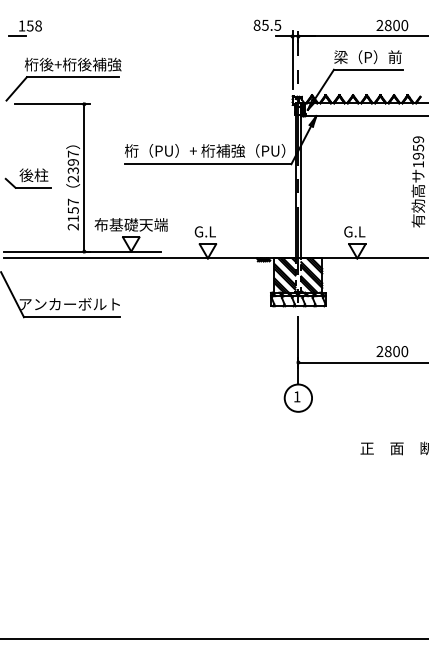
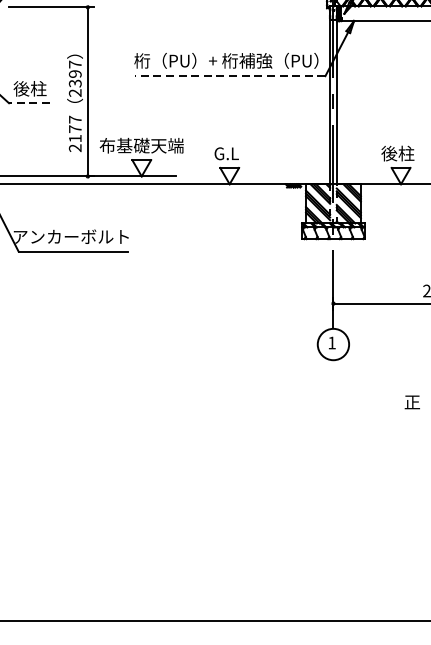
line: (208, 164) -> (230, 76), solid -> dashed
line: (33, 187) -> (29, 102), solid -> dashed
text: (73, 210) -> (75, 129), 2157 -> 2177
text: (354, 231) -> (397, 153), G.L -> 後柱

